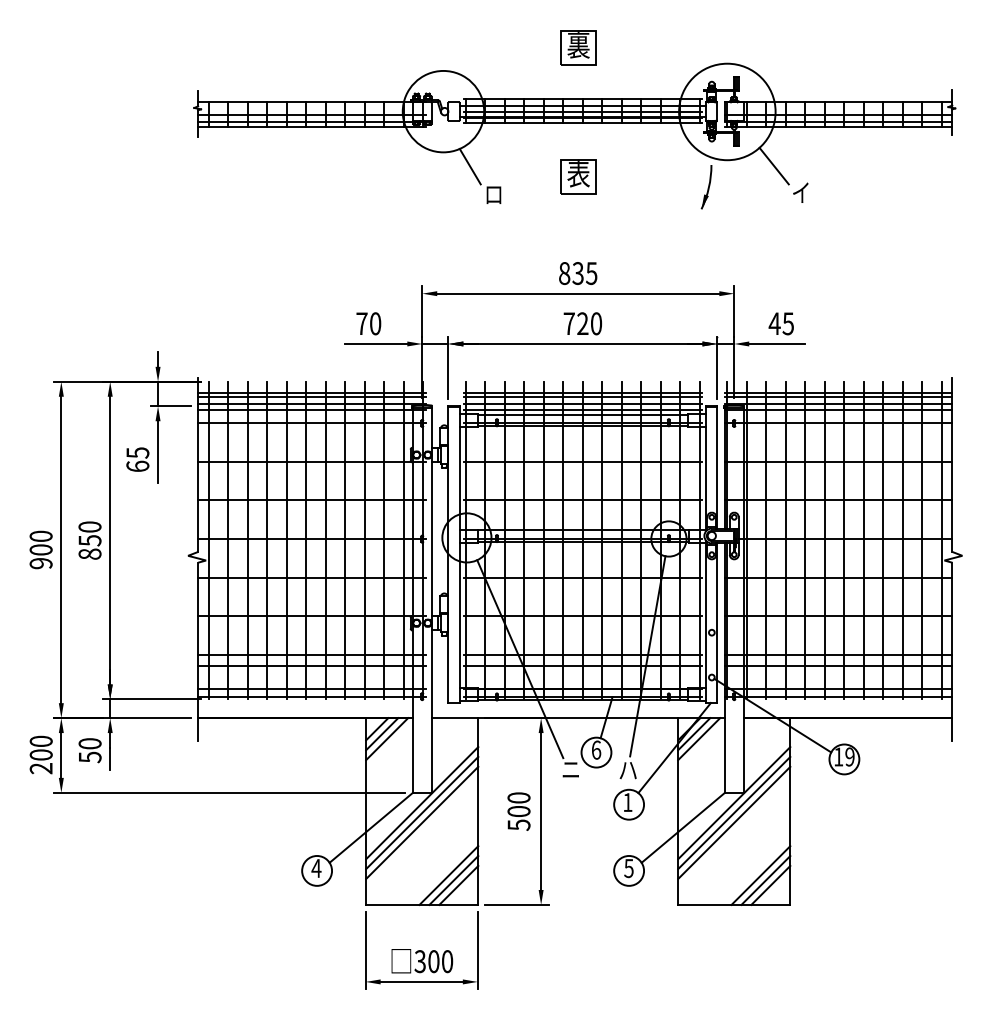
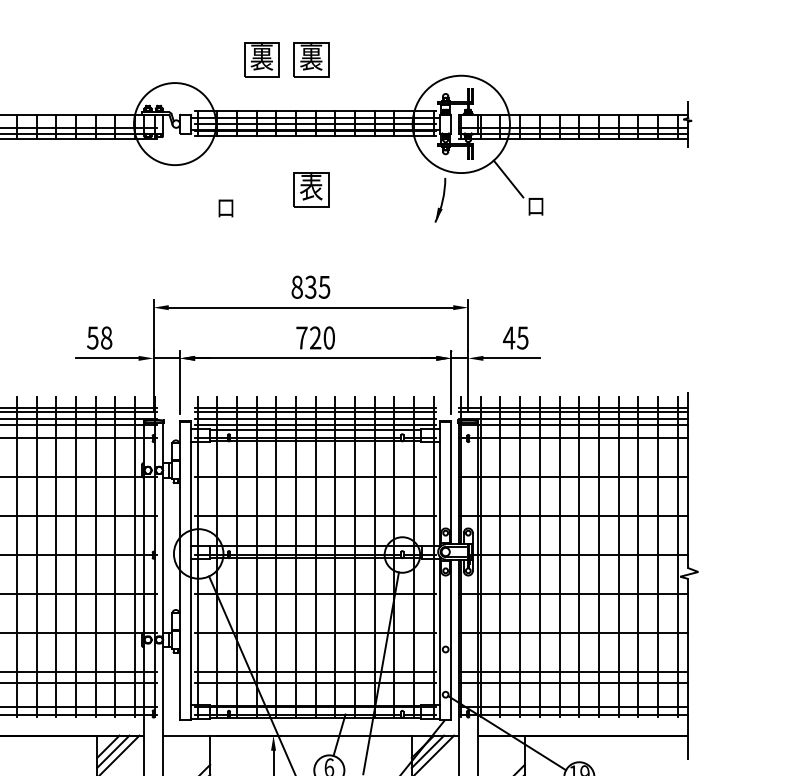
part: (529, 47) -> (261, 59), added
line: (469, 166) -> (201, 179), removed
text: (800, 192) -> (535, 205), イ -> ロ
text: (368, 323) -> (99, 337), 70 -> 58

